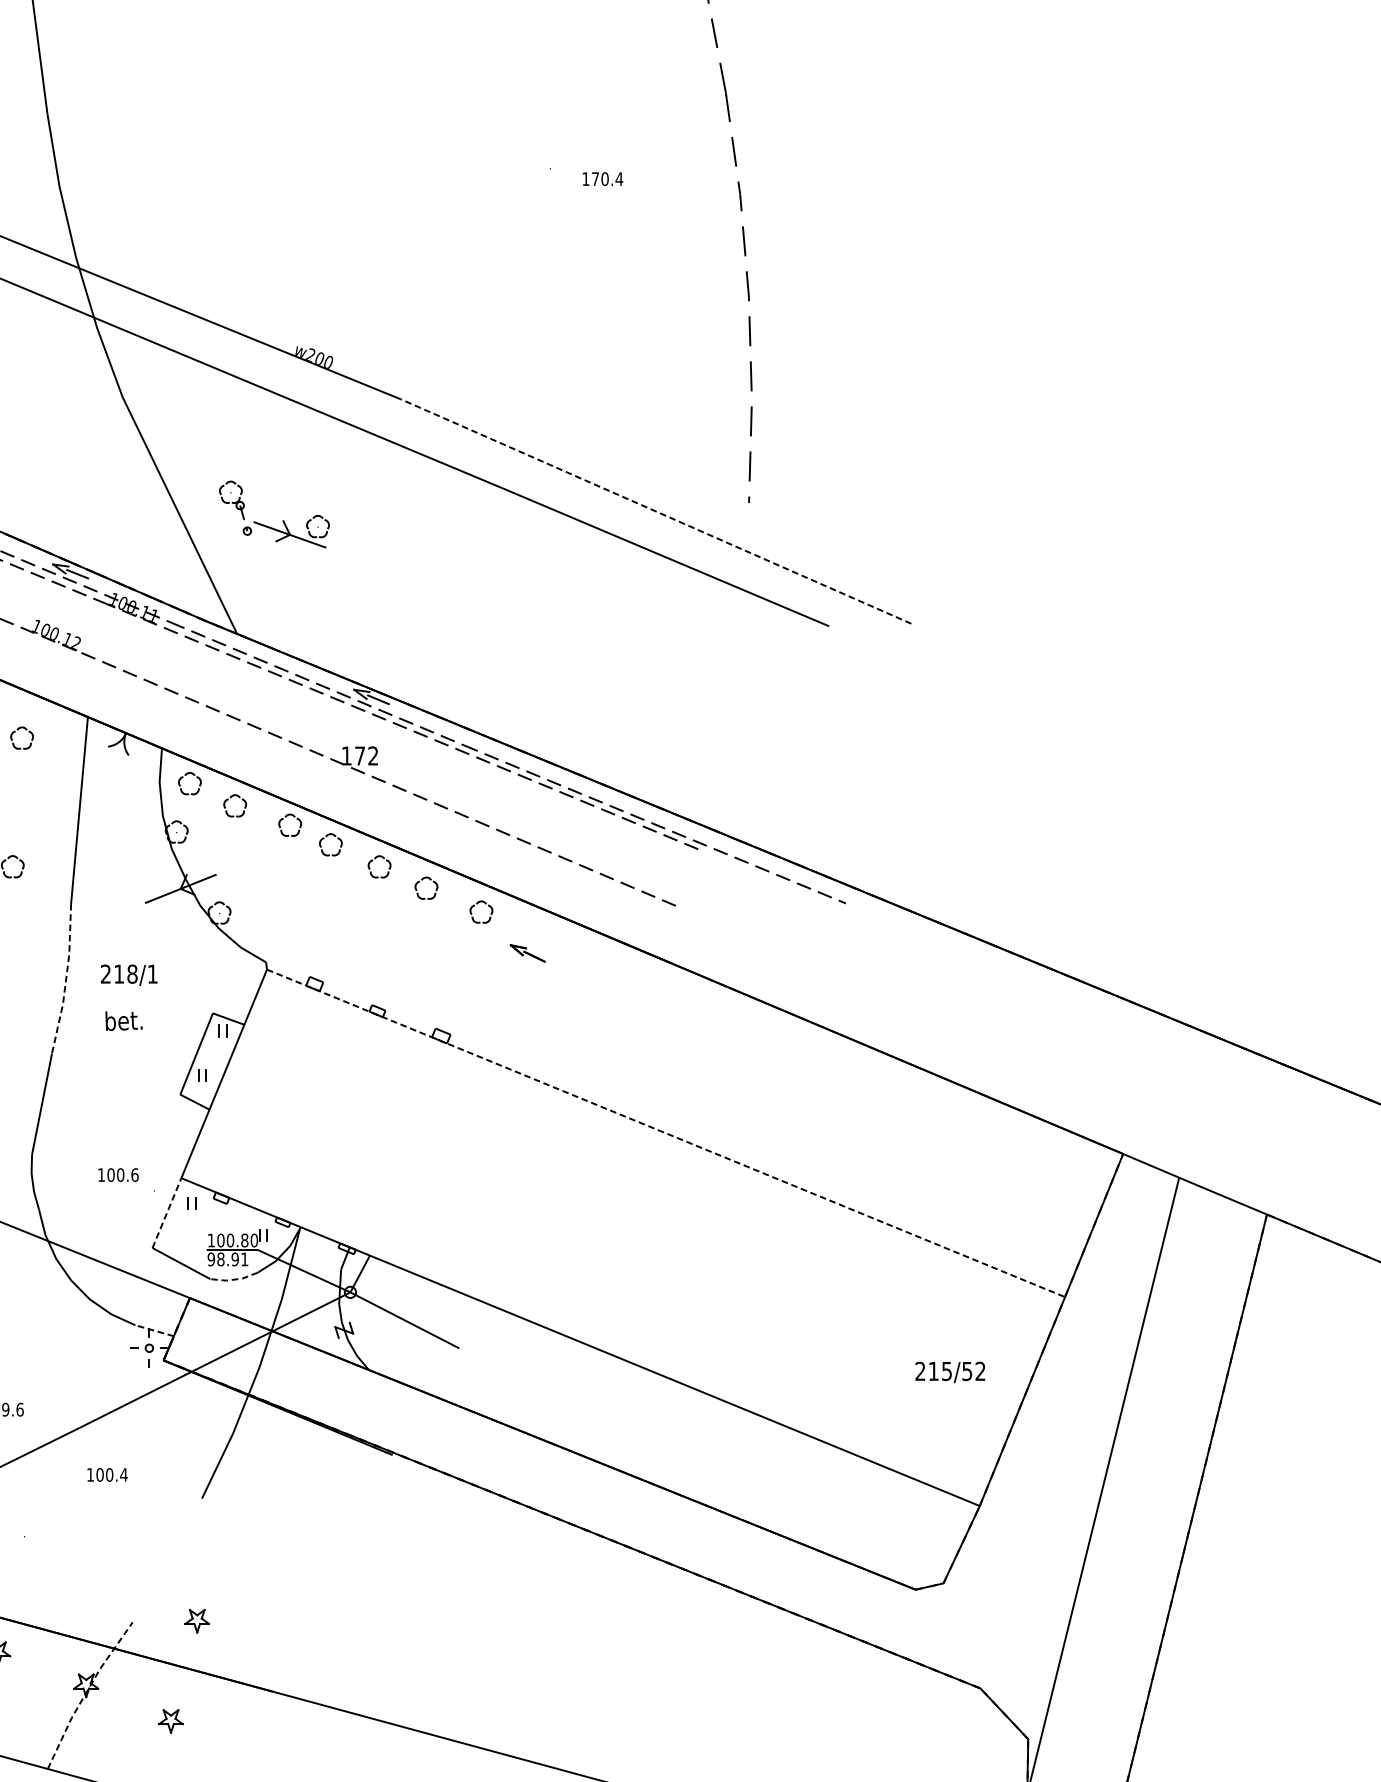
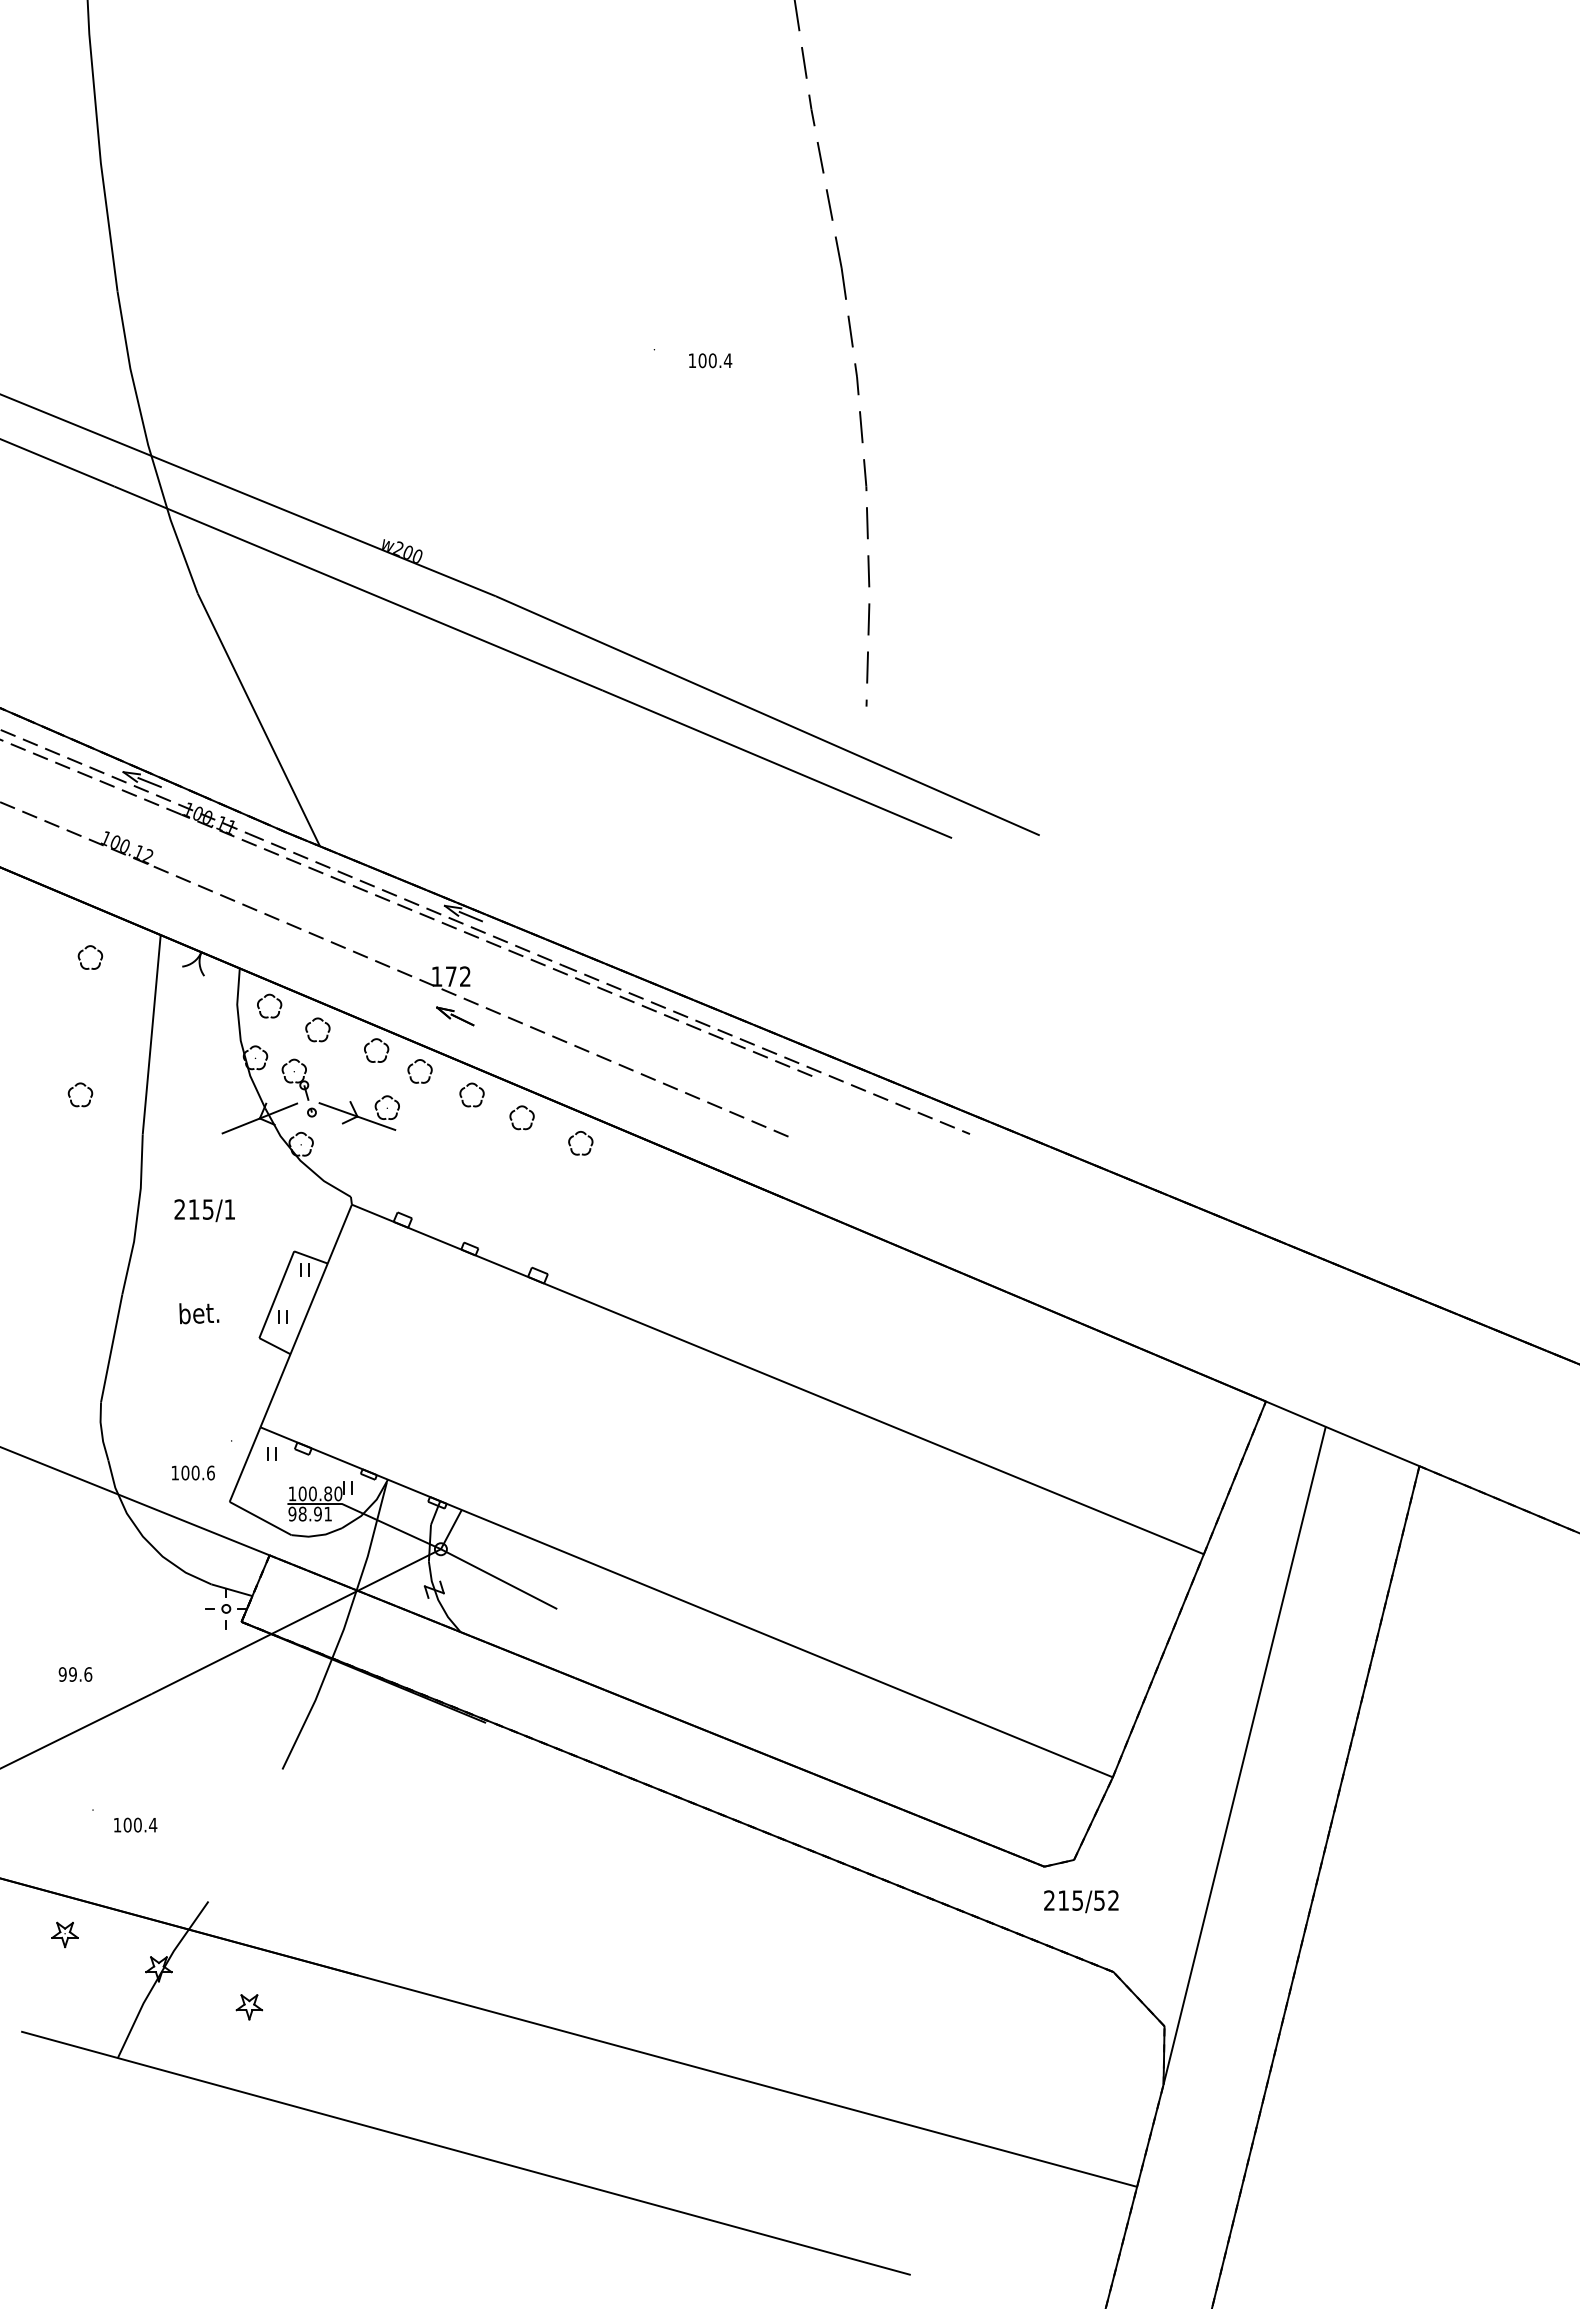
text: (595, 178) -> (702, 360), 170.4 -> 100.4
line: (656, 511) -> (767, 715), dashed -> solid
part: (282, 520) -> (349, 1101), moved
part: (527, 953) -> (455, 1016), moved
text: (131, 974) -> (207, 1209), 218/1 -> 215/1
line: (66, 979) -> (137, 1215), dashed -> solid
text: (124, 1020) -> (199, 1313), moved
line: (666, 1133) -> (778, 1379), dashed -> solid
text: (118, 1174) -> (193, 1472), moved
line: (167, 1212) -> (245, 1464), dashed -> solid
line: (234, 1279) -> (317, 1535), dashed -> solid
line: (154, 1331) -> (231, 1590), dashed -> solid
text: (950, 1372) -> (1081, 1901), moved
text: (107, 1474) -> (135, 1824), moved
part: (197, 1621) -> (277, 1900), removed
line: (85, 1692) -> (158, 1976), dashed -> solid

